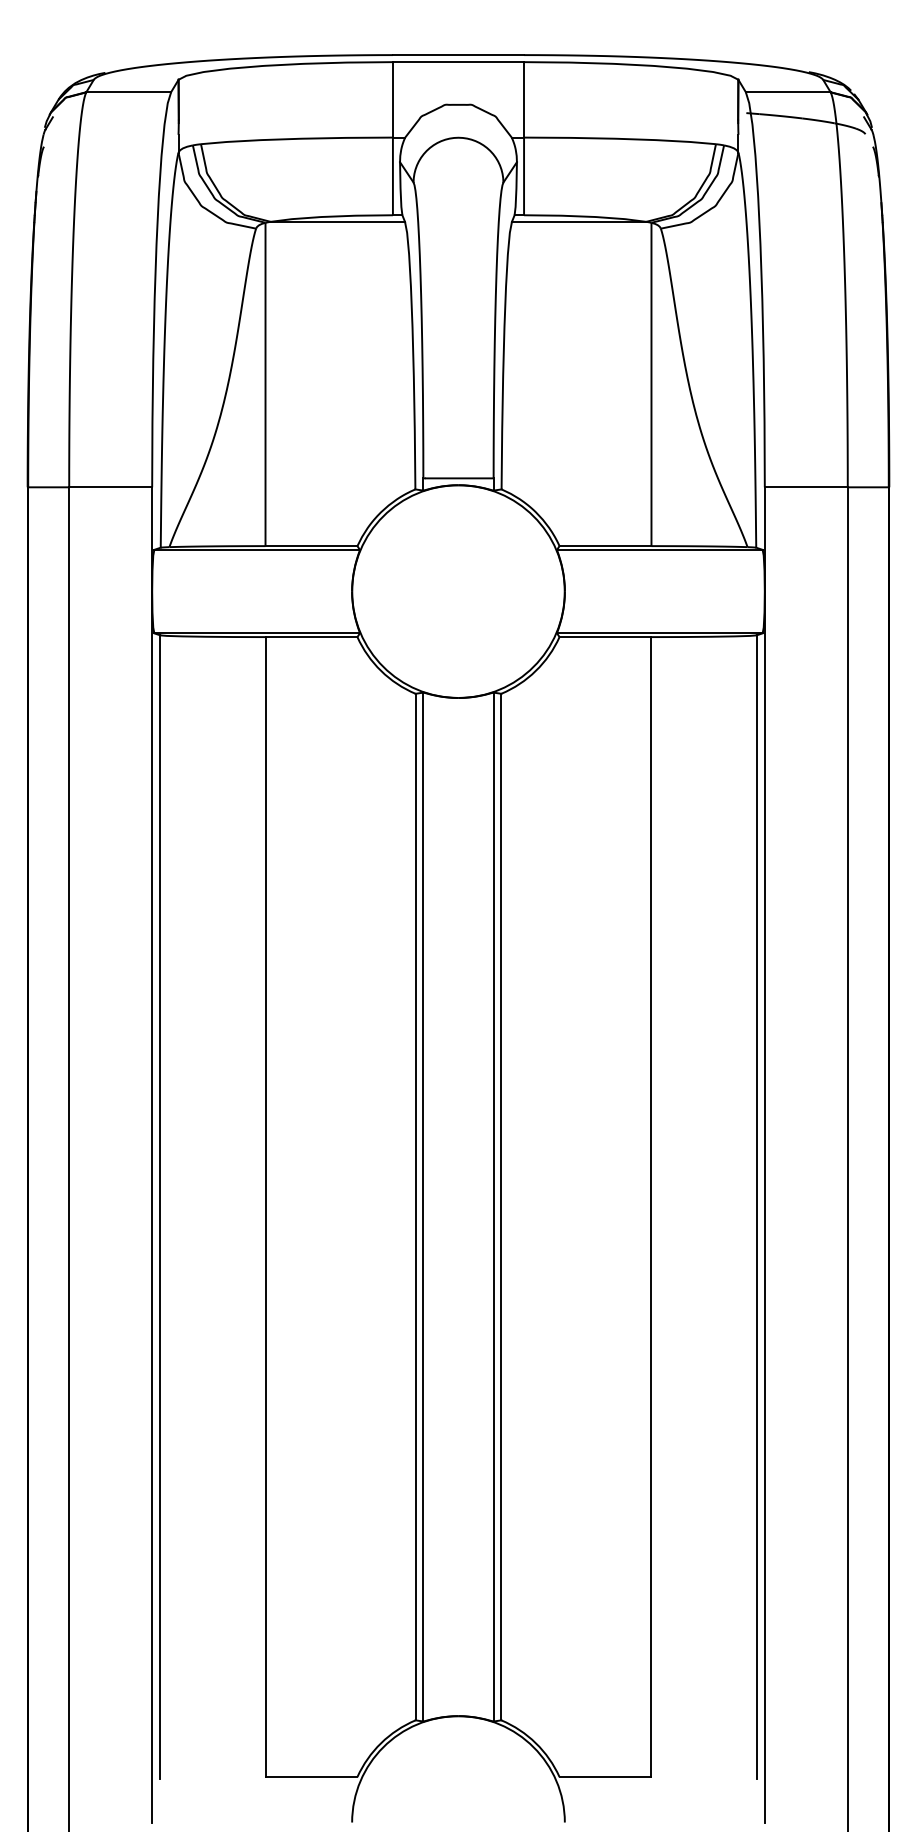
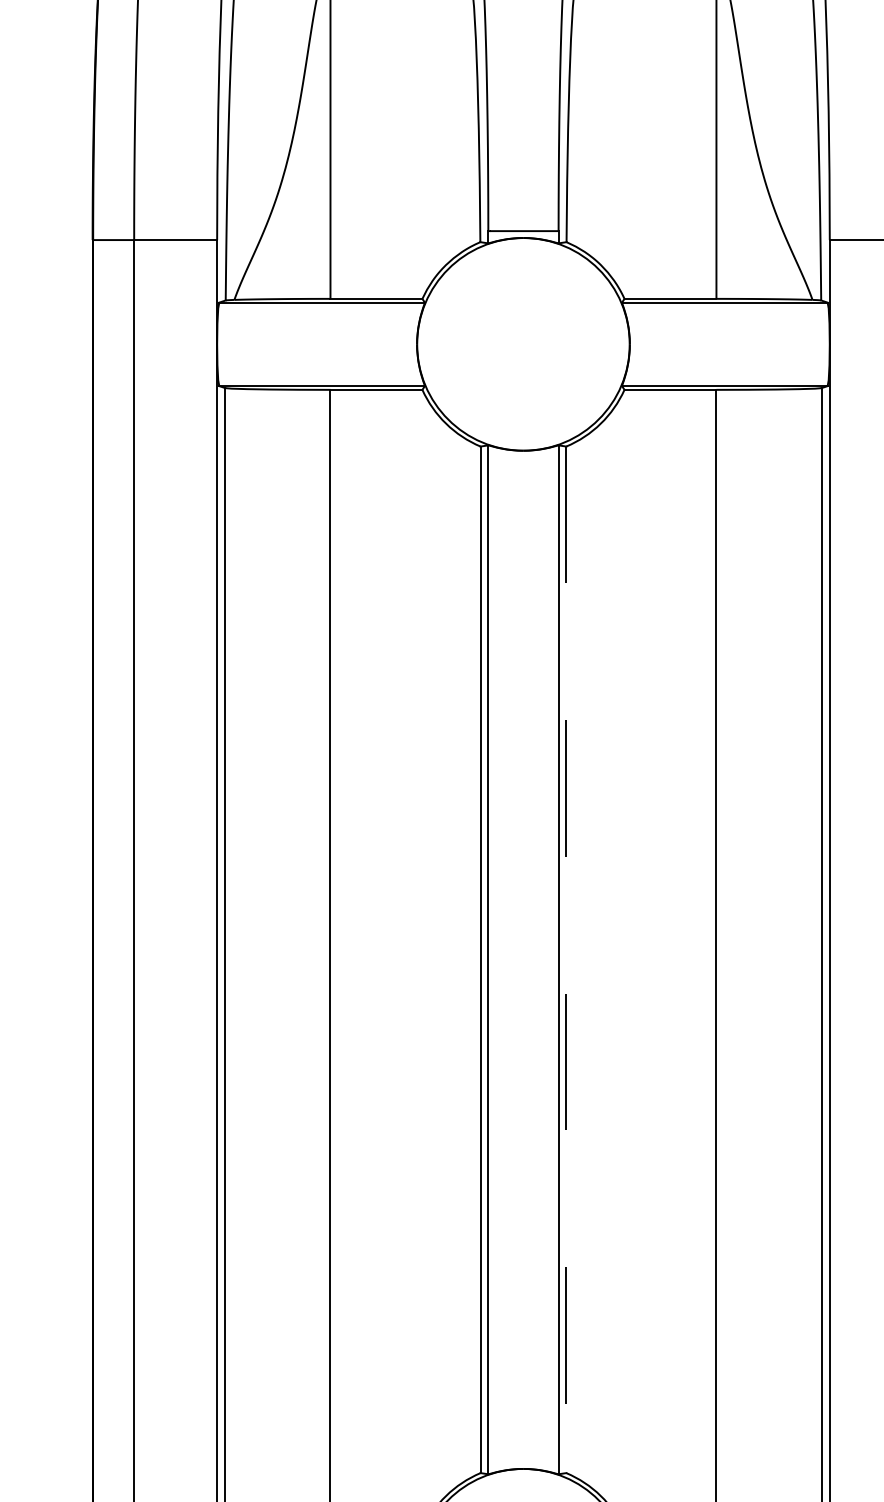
line: (501, 1207) -> (566, 960), solid -> dashed

